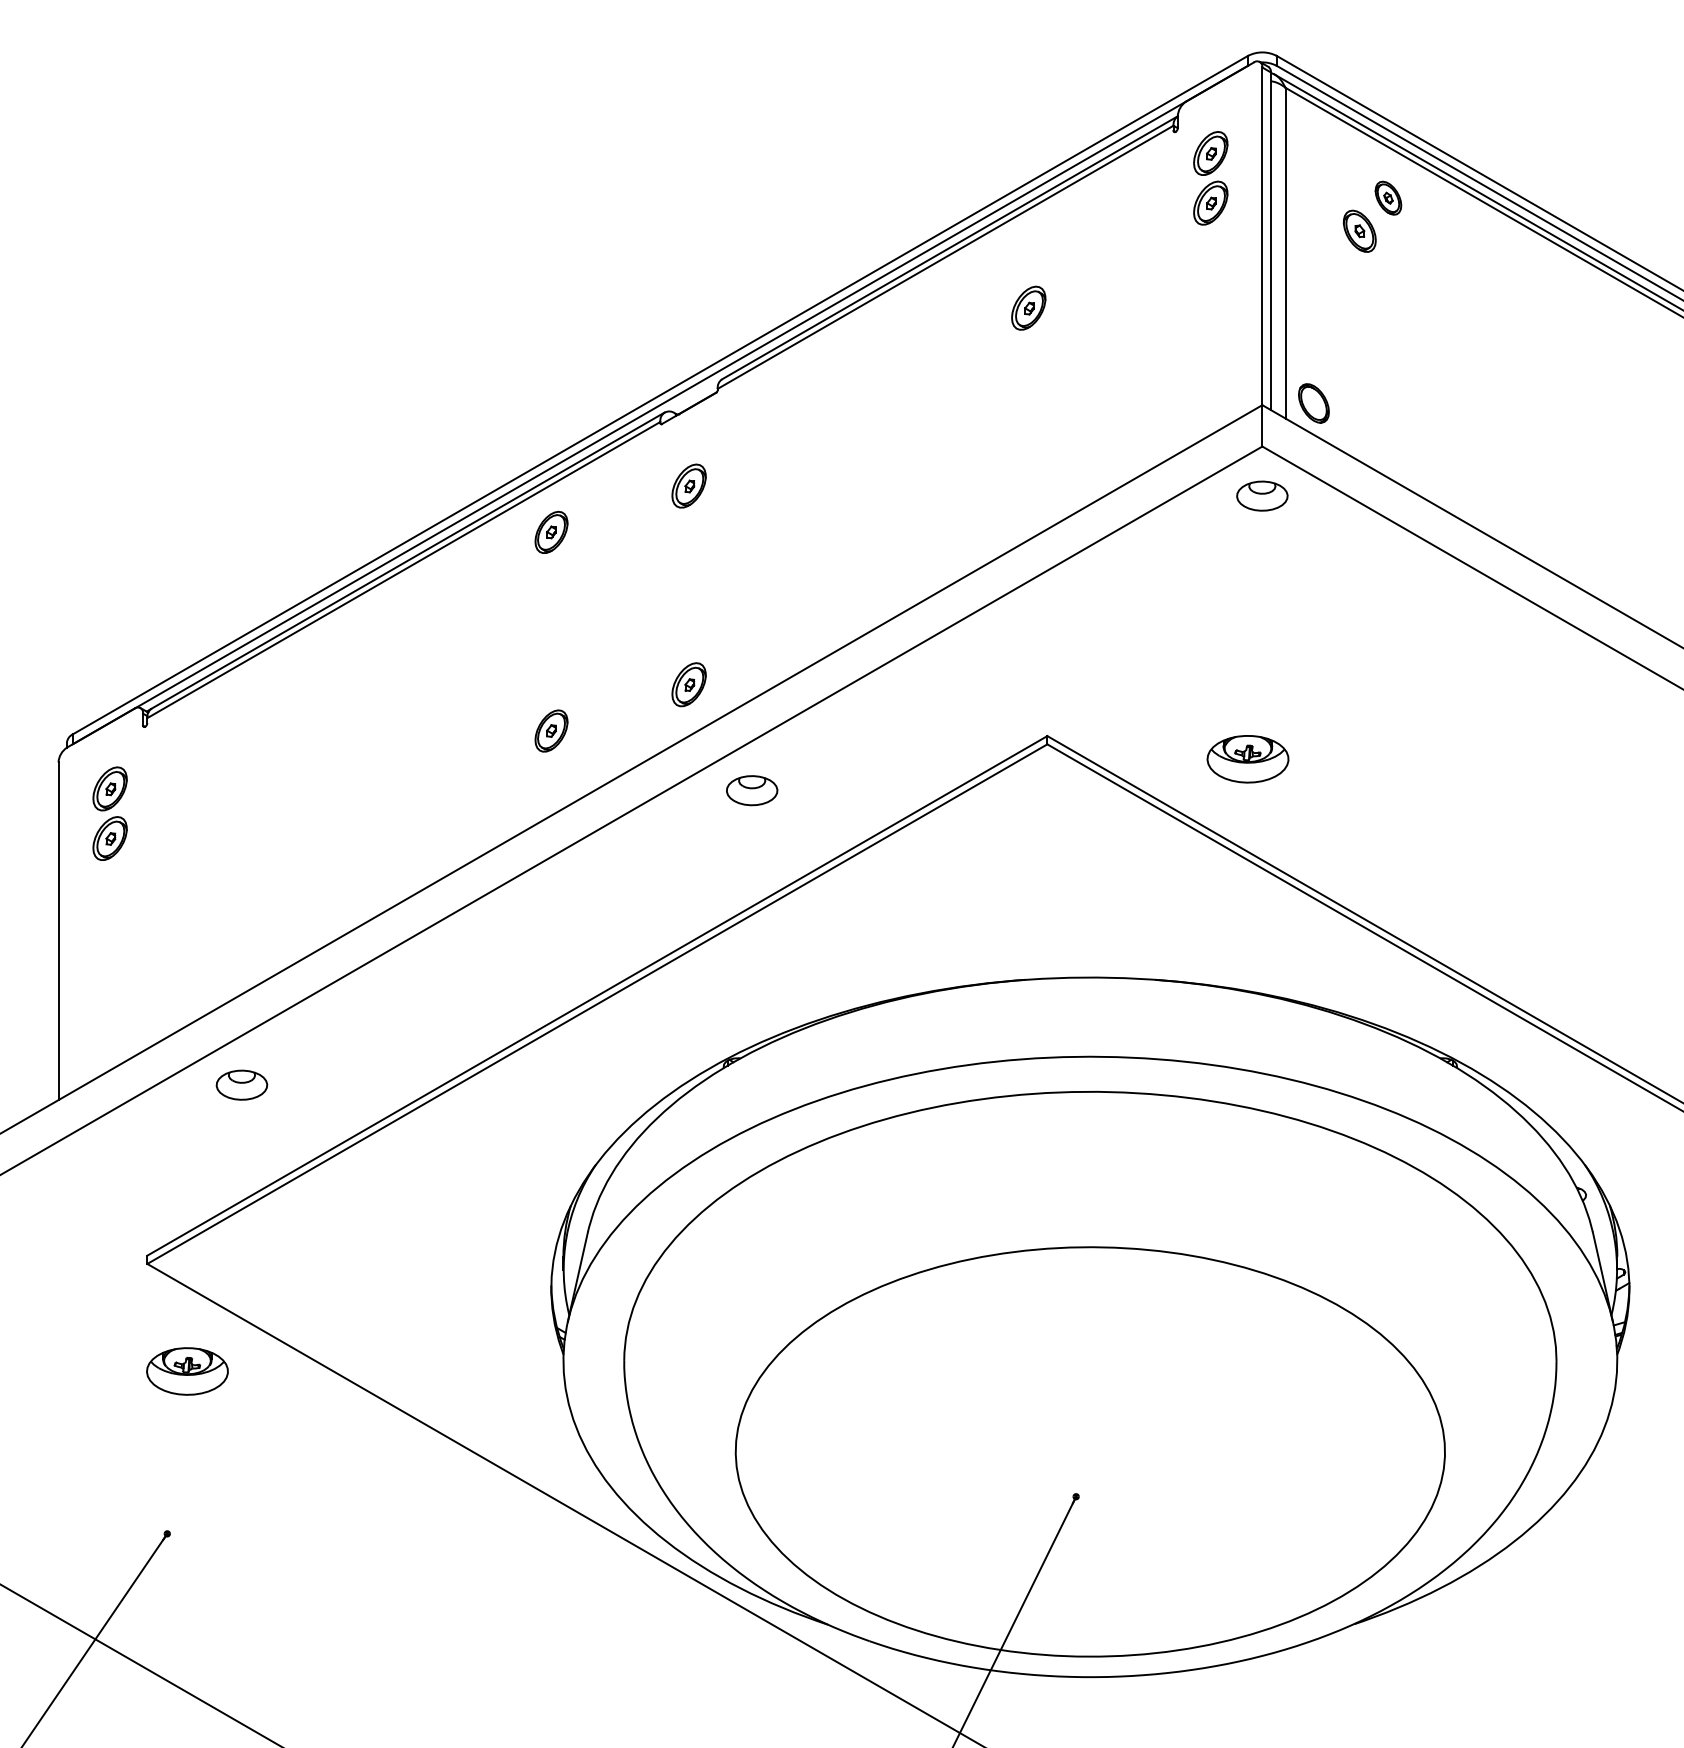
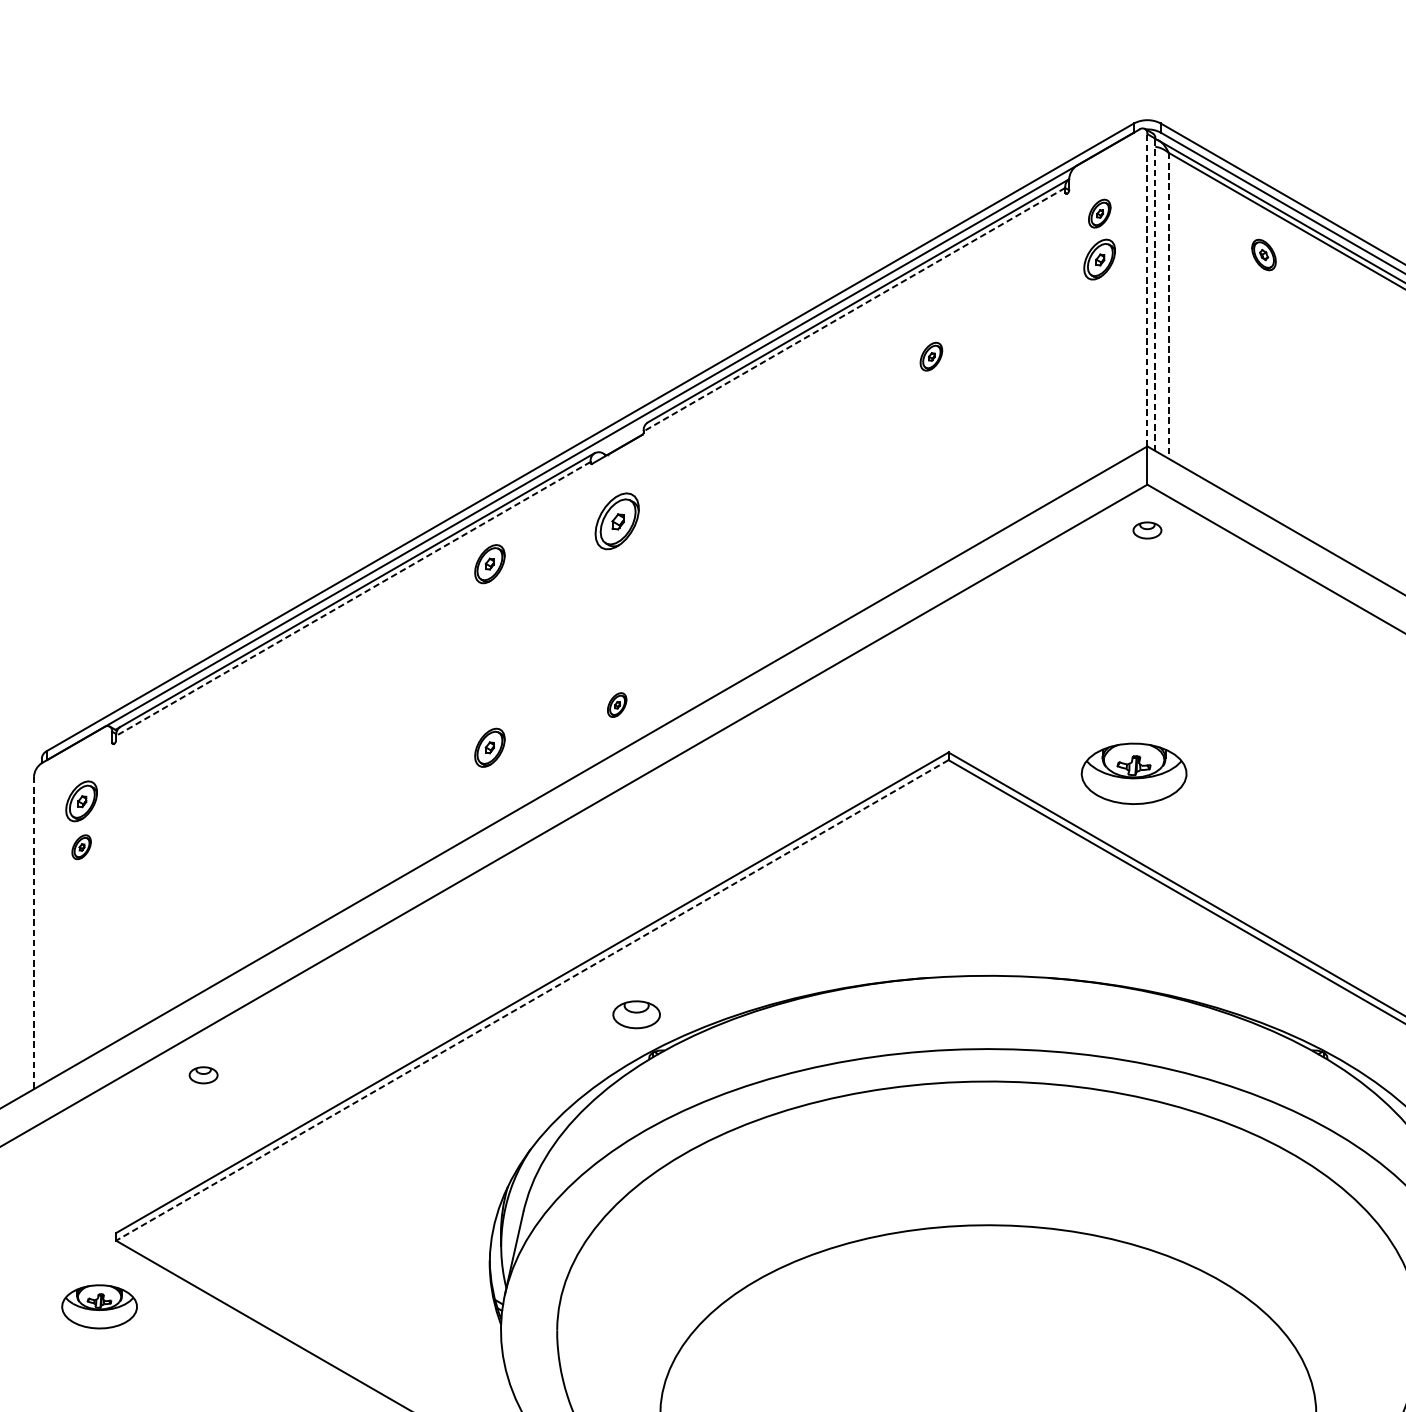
part: (1210, 153) -> (1099, 213), size x0.7
part: (1359, 230) -> (1237, 284), removed
line: (1262, 236) -> (1147, 290), solid -> dashed
line: (1270, 241) -> (1154, 295), solid -> dashed
line: (1285, 253) -> (1168, 306), solid -> dashed
line: (945, 257) -> (854, 309), solid -> dashed
part: (1028, 307) -> (931, 356), size x0.7
part: (1313, 403) -> (1194, 444), removed
part: (688, 485) -> (616, 520), size x1.4
part: (1262, 495) -> (1147, 529), size x0.6
line: (403, 570) -> (353, 599), solid -> dashed
part: (688, 684) -> (616, 704), size x0.6
part: (1247, 759) -> (1133, 774), size x1.4
part: (752, 790) -> (636, 1014), moved
part: (109, 838) -> (81, 847), size x0.6
line: (58, 931) -> (33, 933), solid -> dashed
line: (597, 1004) -> (532, 1000), solid -> dashed
part: (241, 1084) -> (203, 1074), size x0.6
part: (187, 1371) -> (99, 1306), moved

